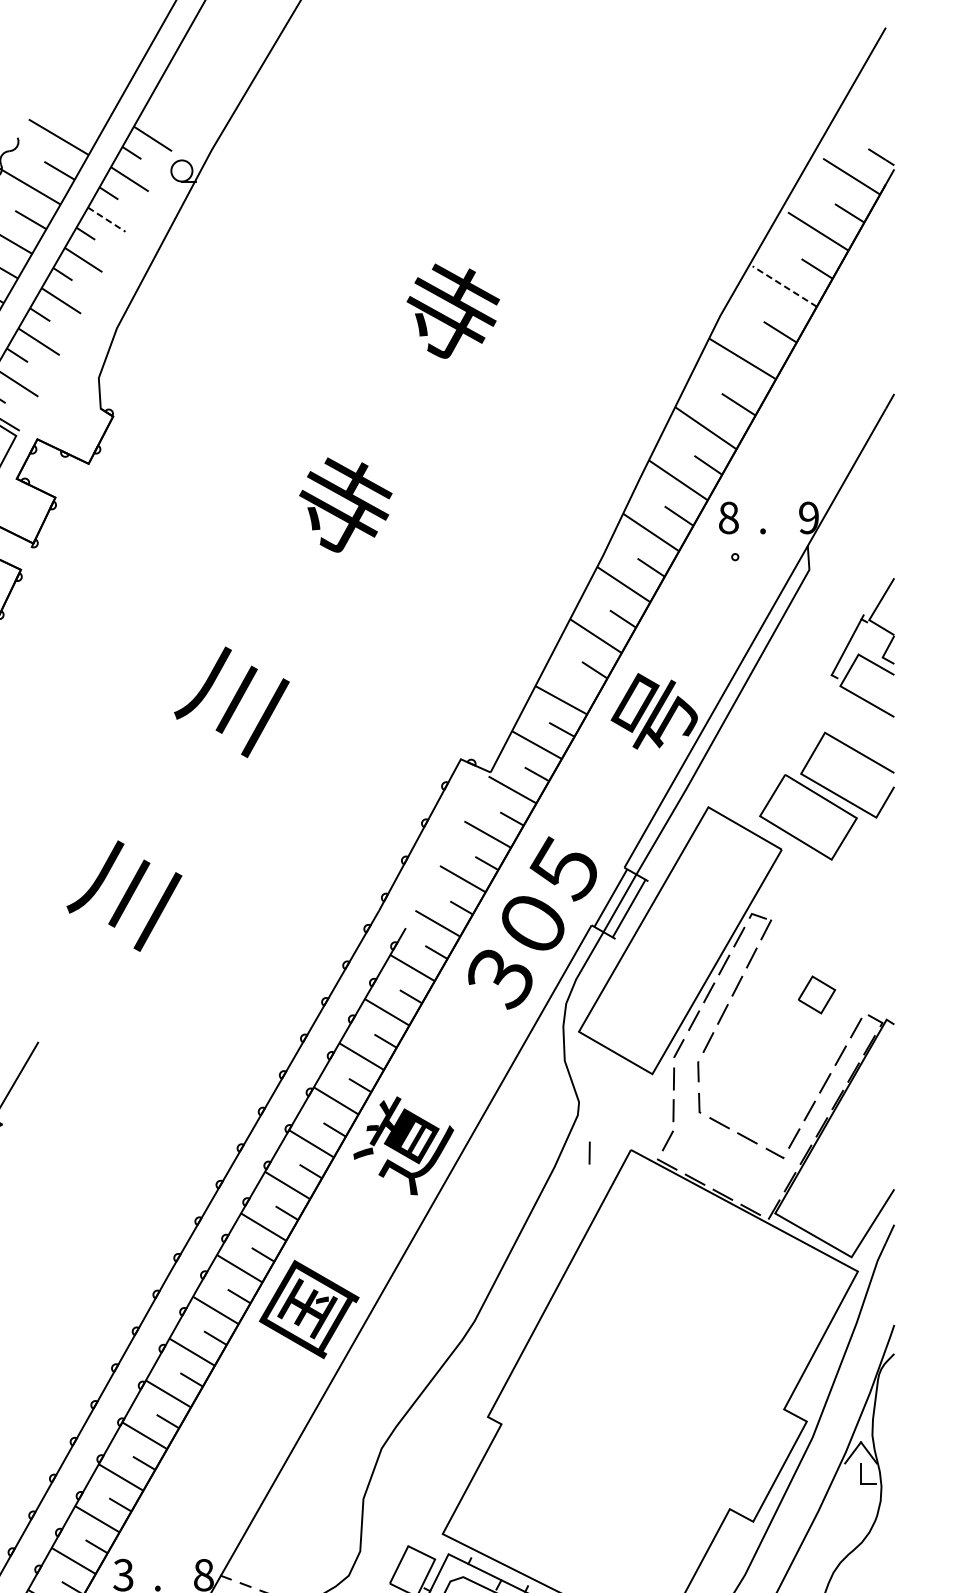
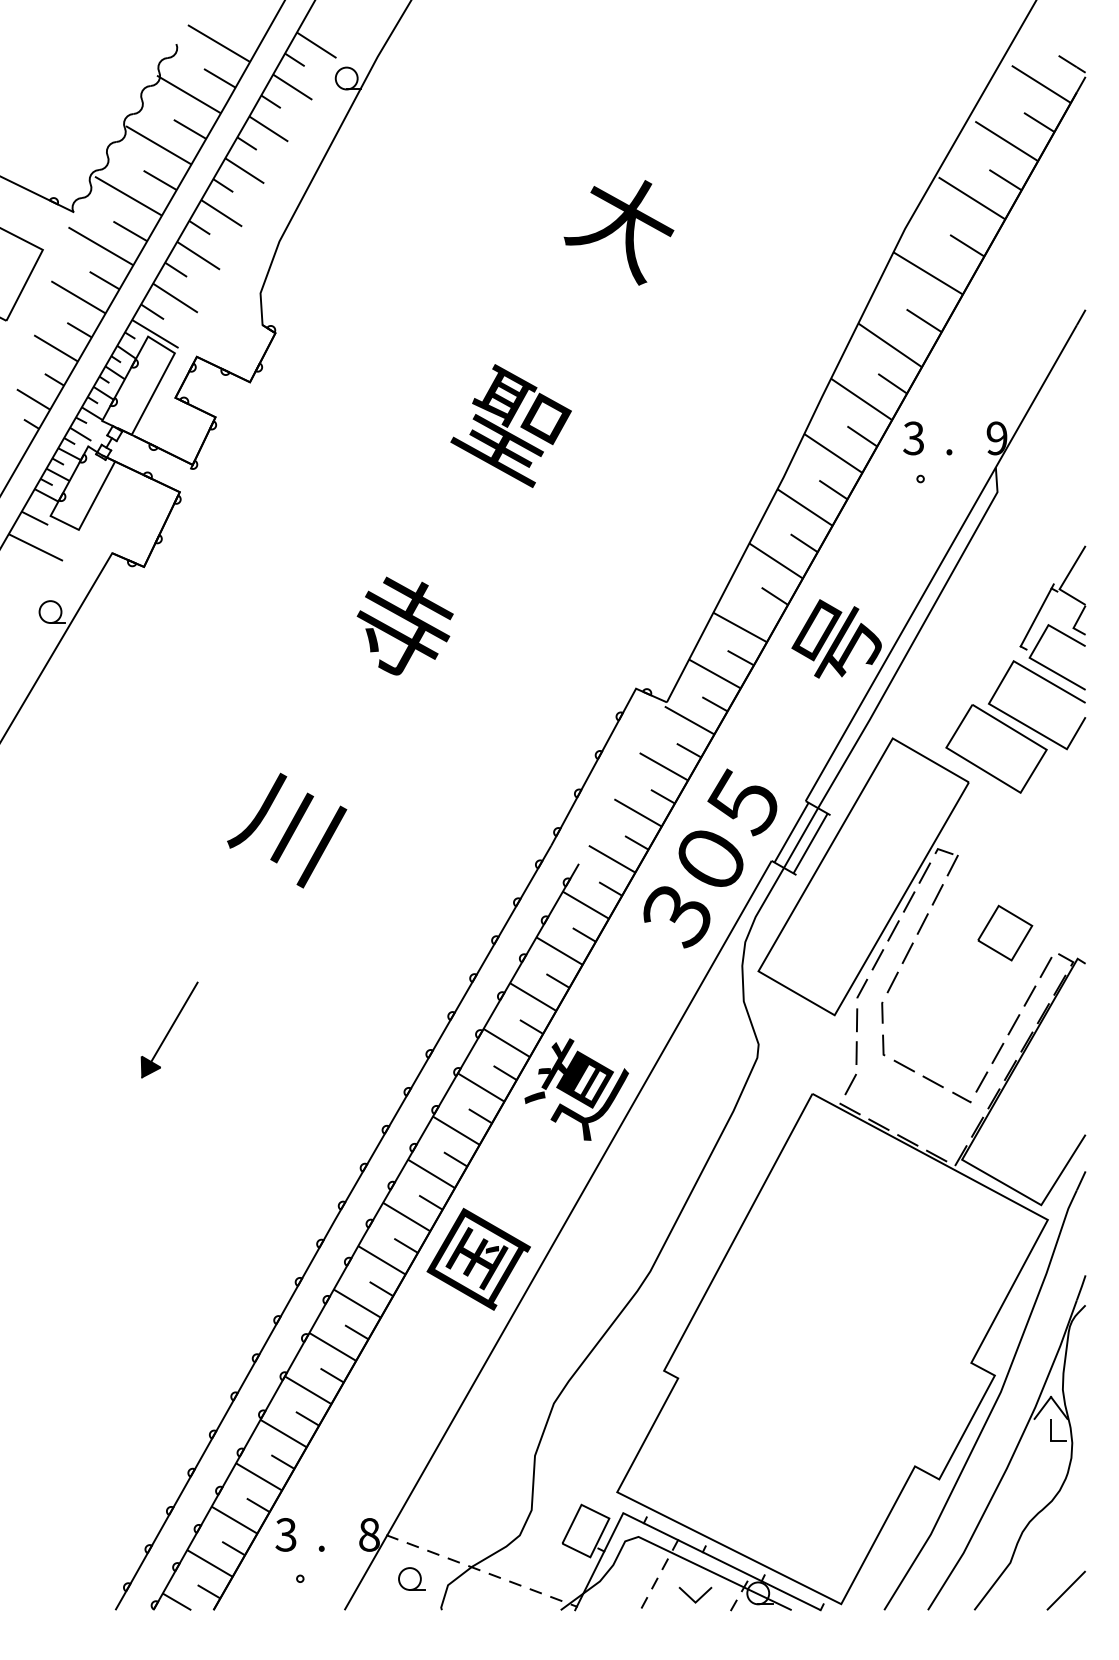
line: (107, 220) -> (269, 129), dashed -> solid
line: (784, 286) -> (971, 198), dashed -> solid
text: (444, 316) -> (619, 229), 寺 -> 大
text: (339, 506) -> (510, 426), 寺 -> 聖
text: (728, 518) -> (913, 438), 8 -> 3
part: (859, 654) -> (1049, 624), moved
text: (231, 702) -> (398, 629), 川 -> 寺
part: (817, 994) -> (1005, 932), size x1.43
line: (589, 1152) -> (769, 1096), removed

